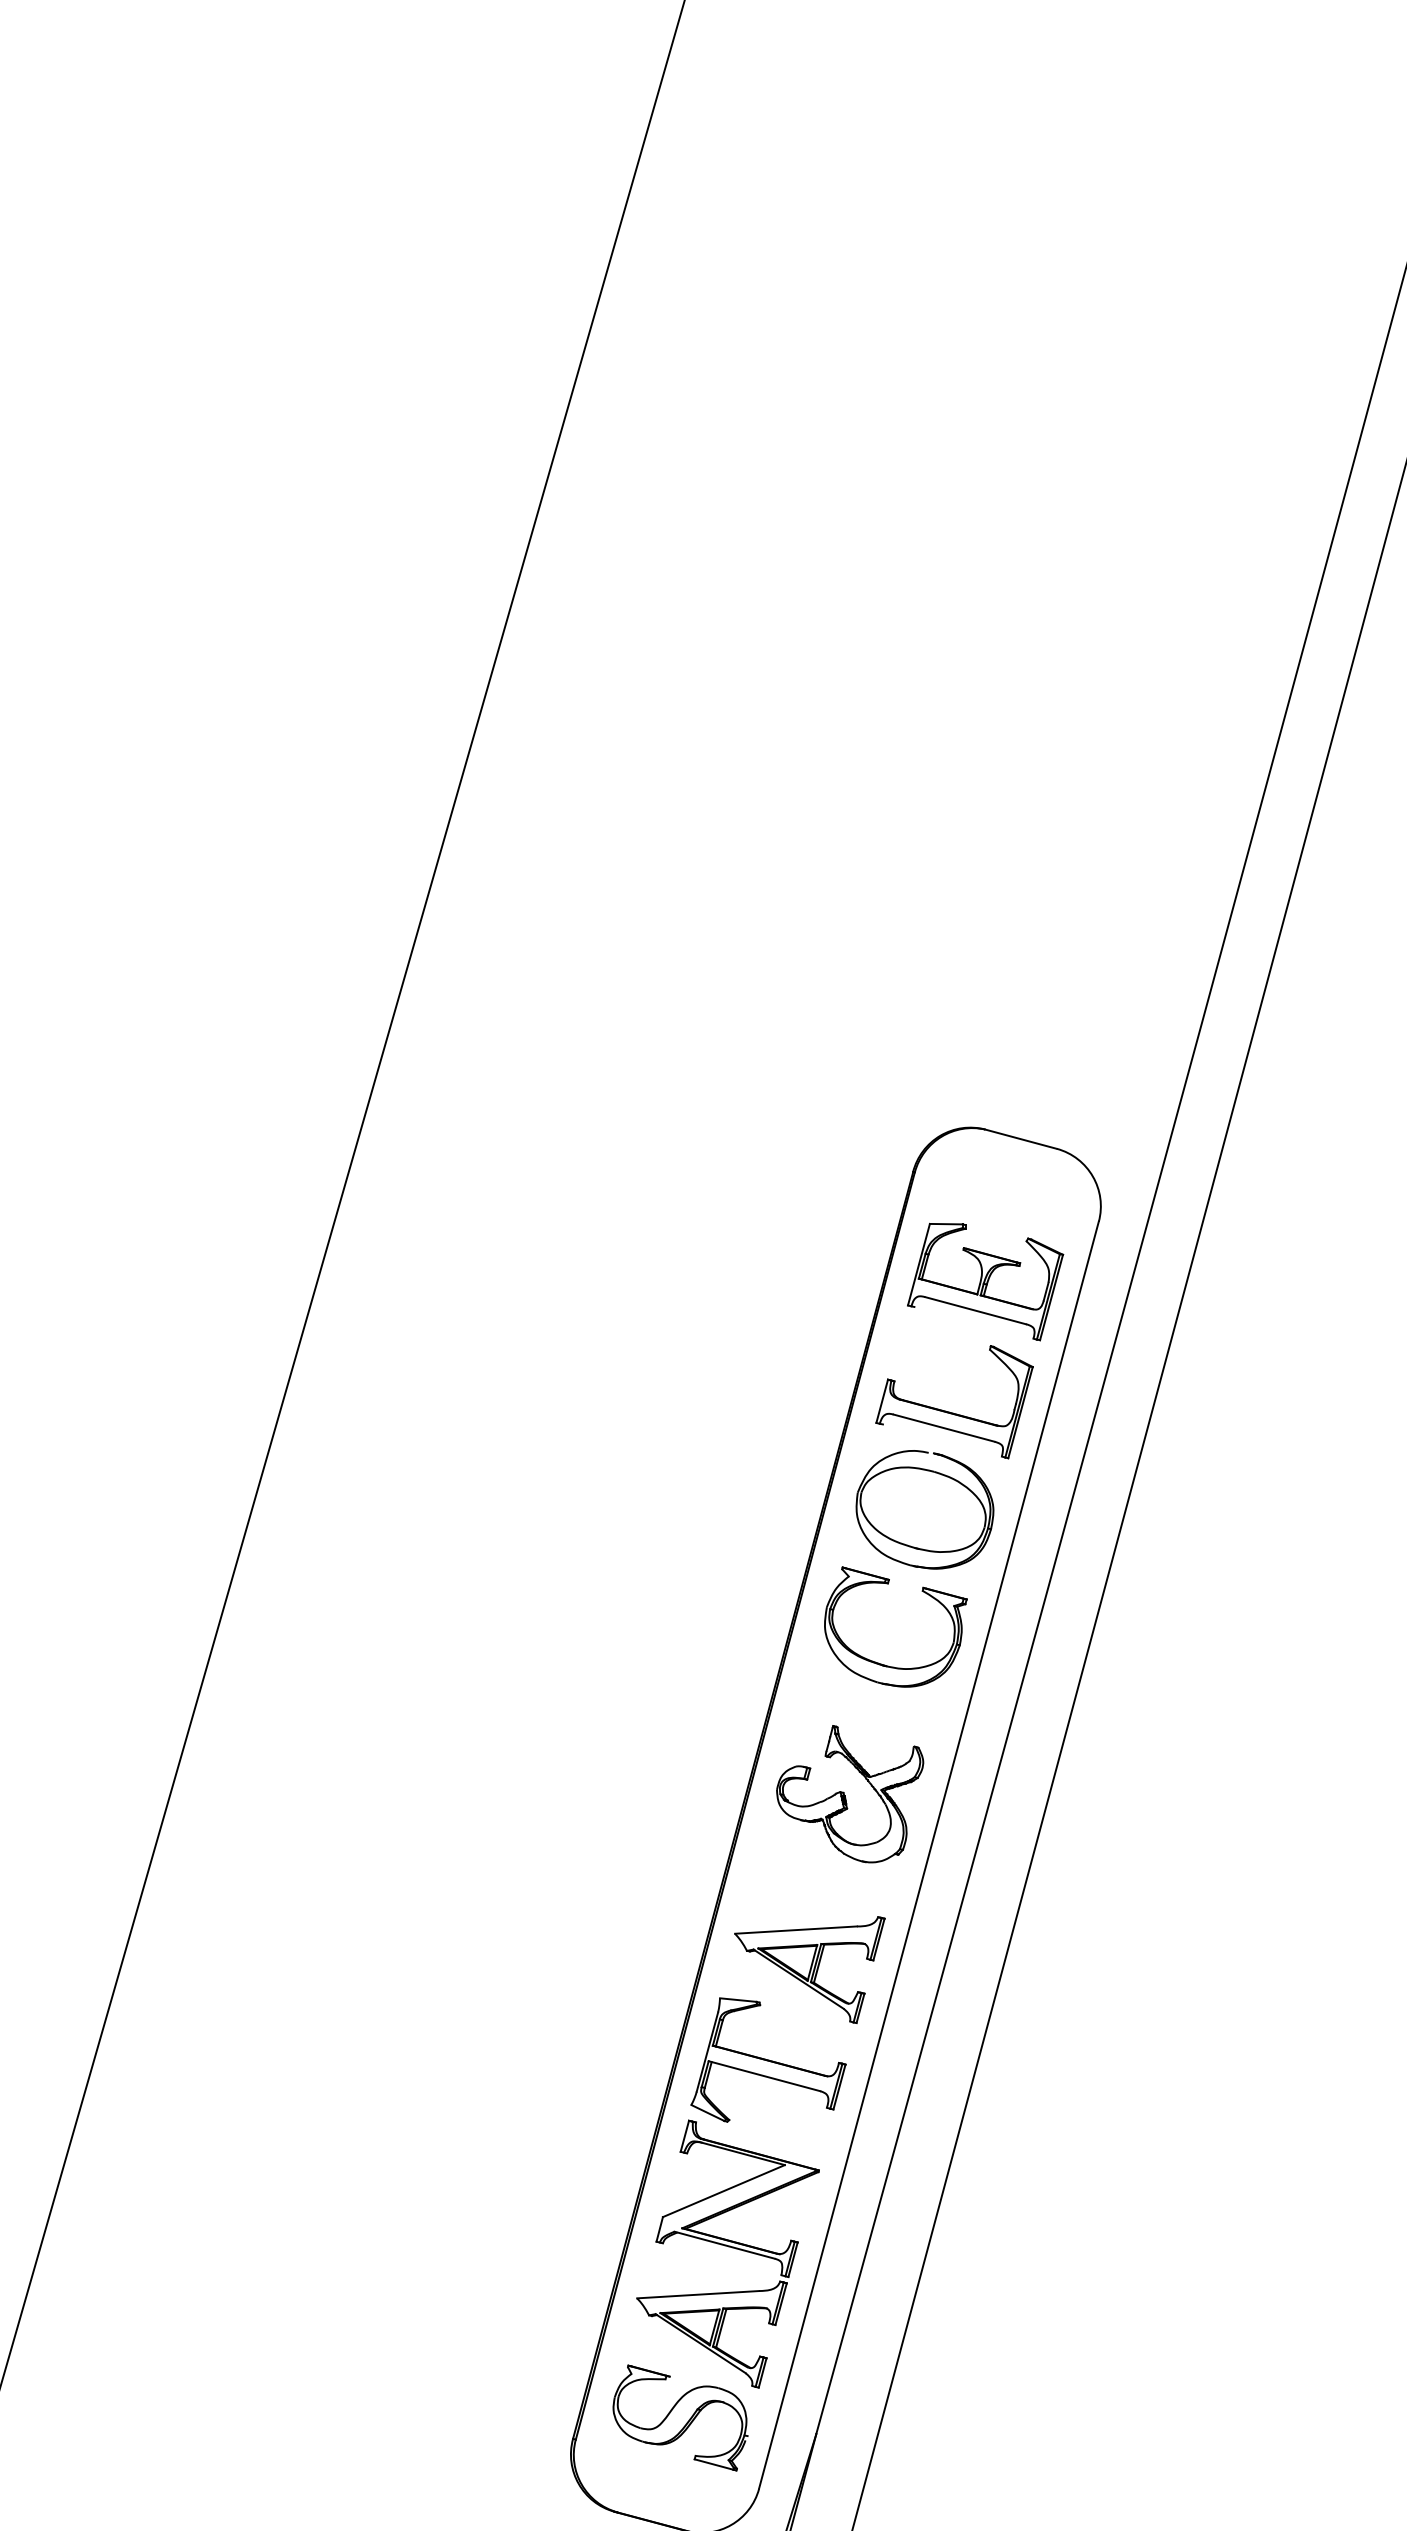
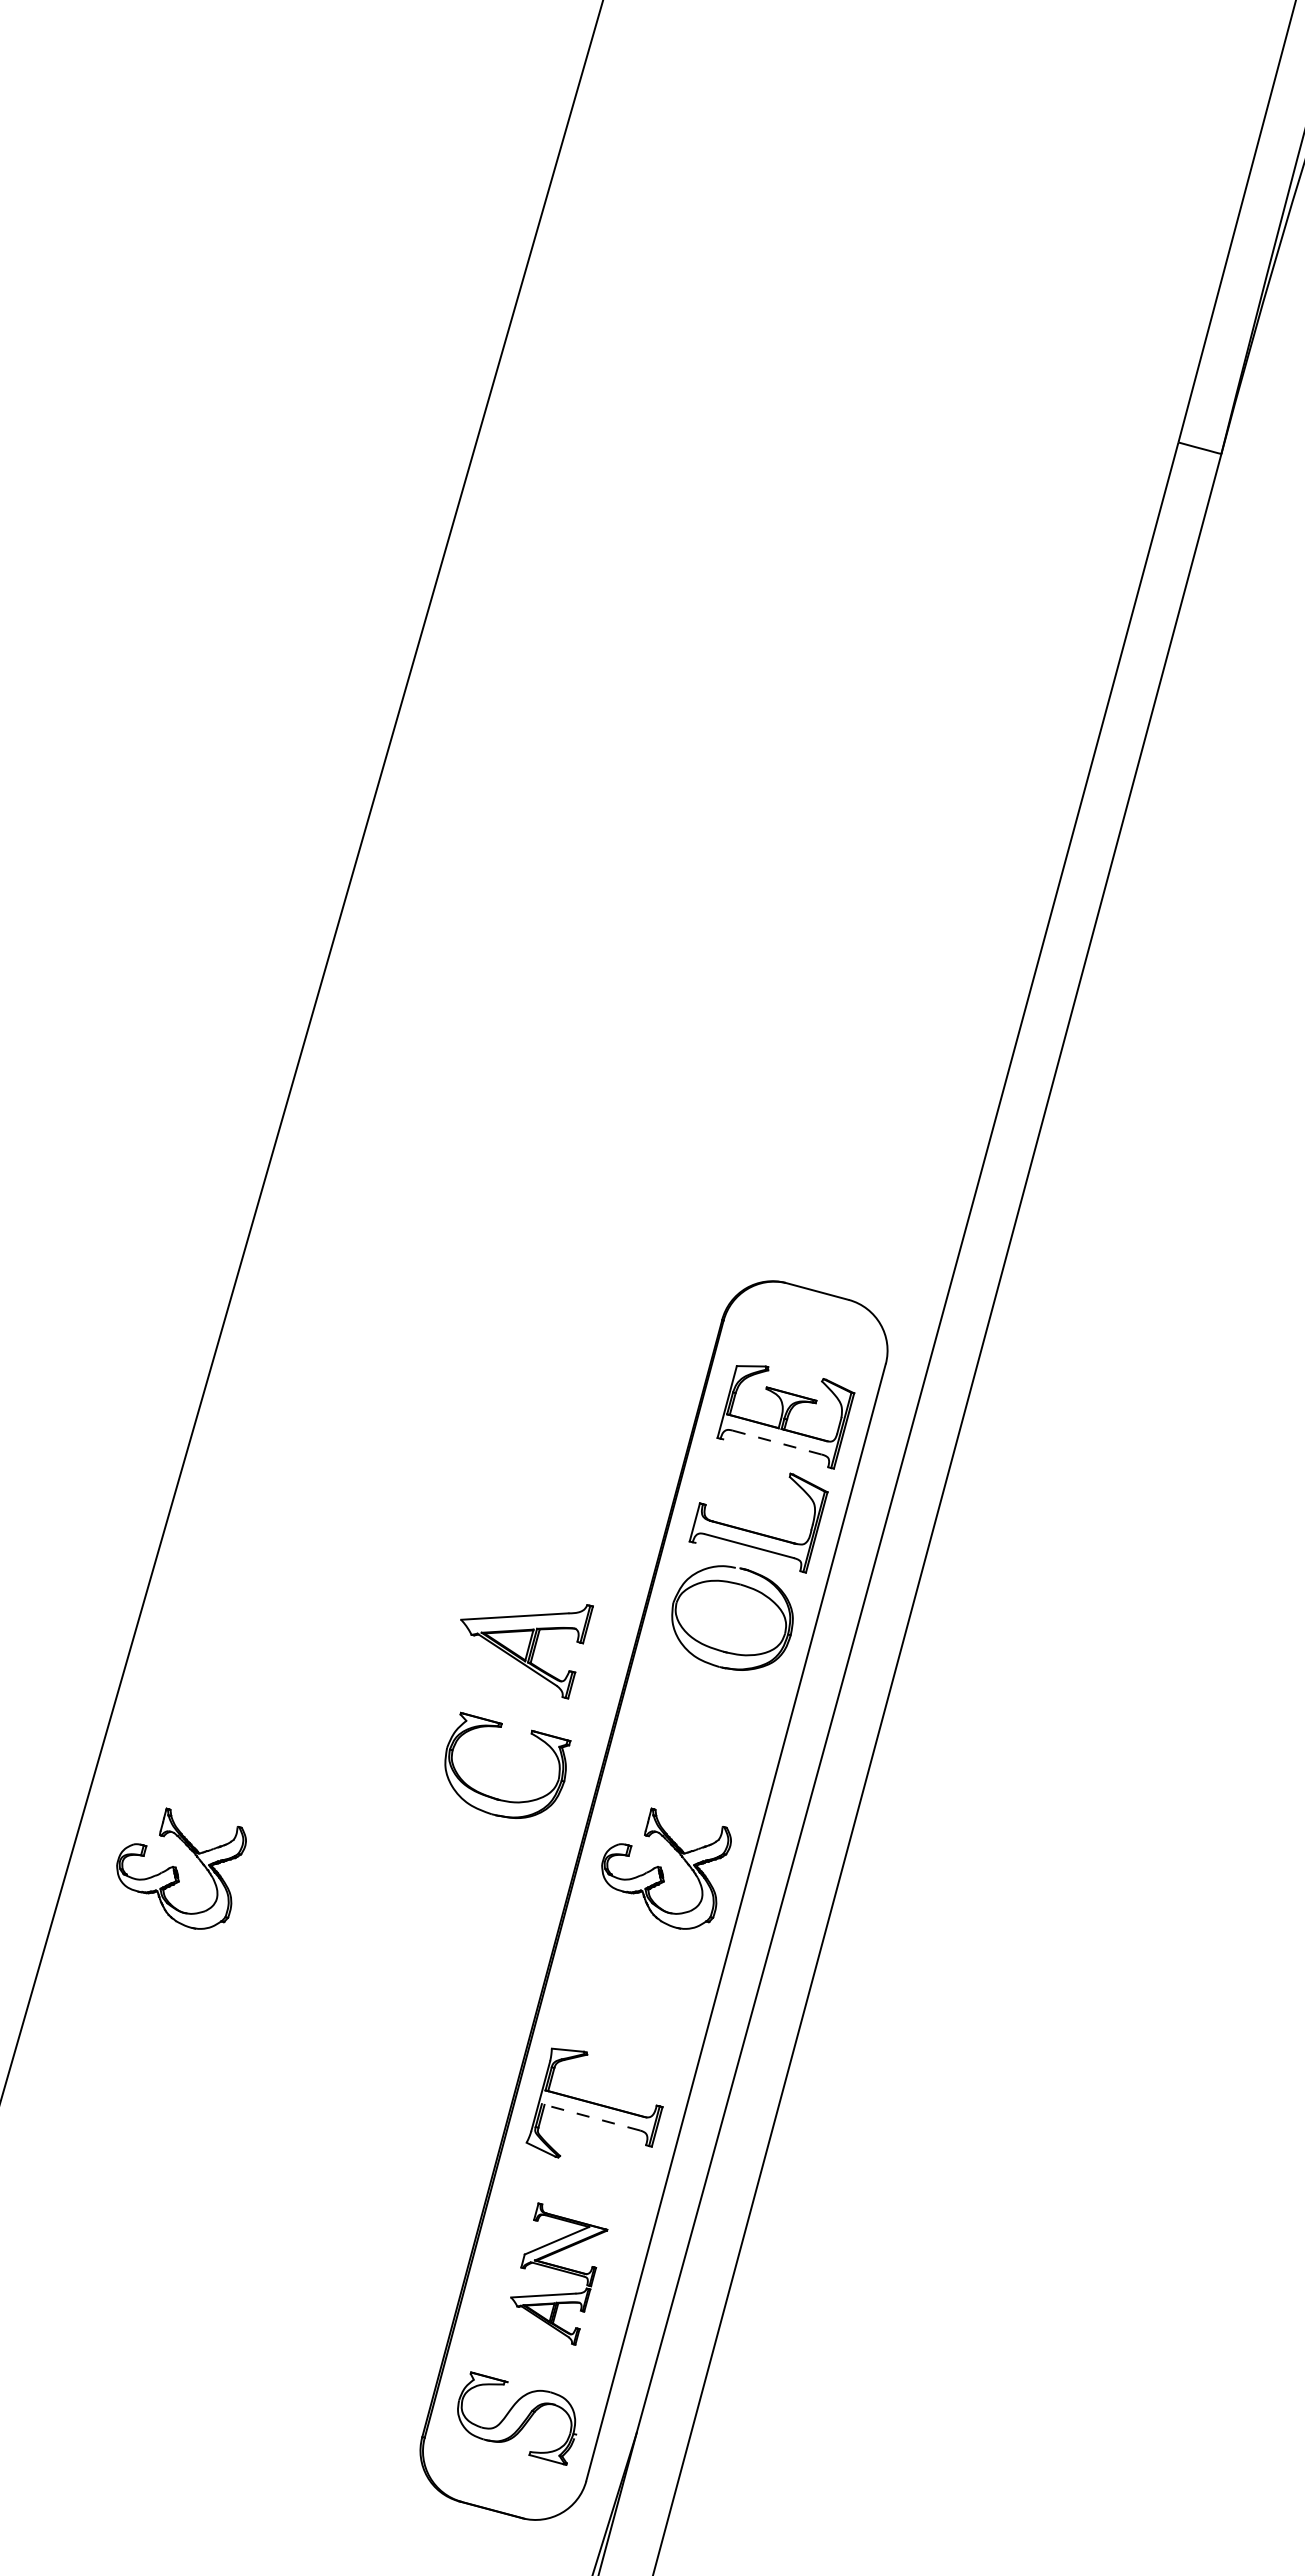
line: (975, 1310) -> (777, 1442), solid -> dashed
part: (886, 1664) -> (499, 1798), moved
part: (299, 1793) -> (181, 1868), added
part: (809, 1969) -> (526, 1651), moved
line: (764, 2076) -> (591, 2117), solid -> dashed
part: (728, 2253) -> (559, 2273), size x0.6

